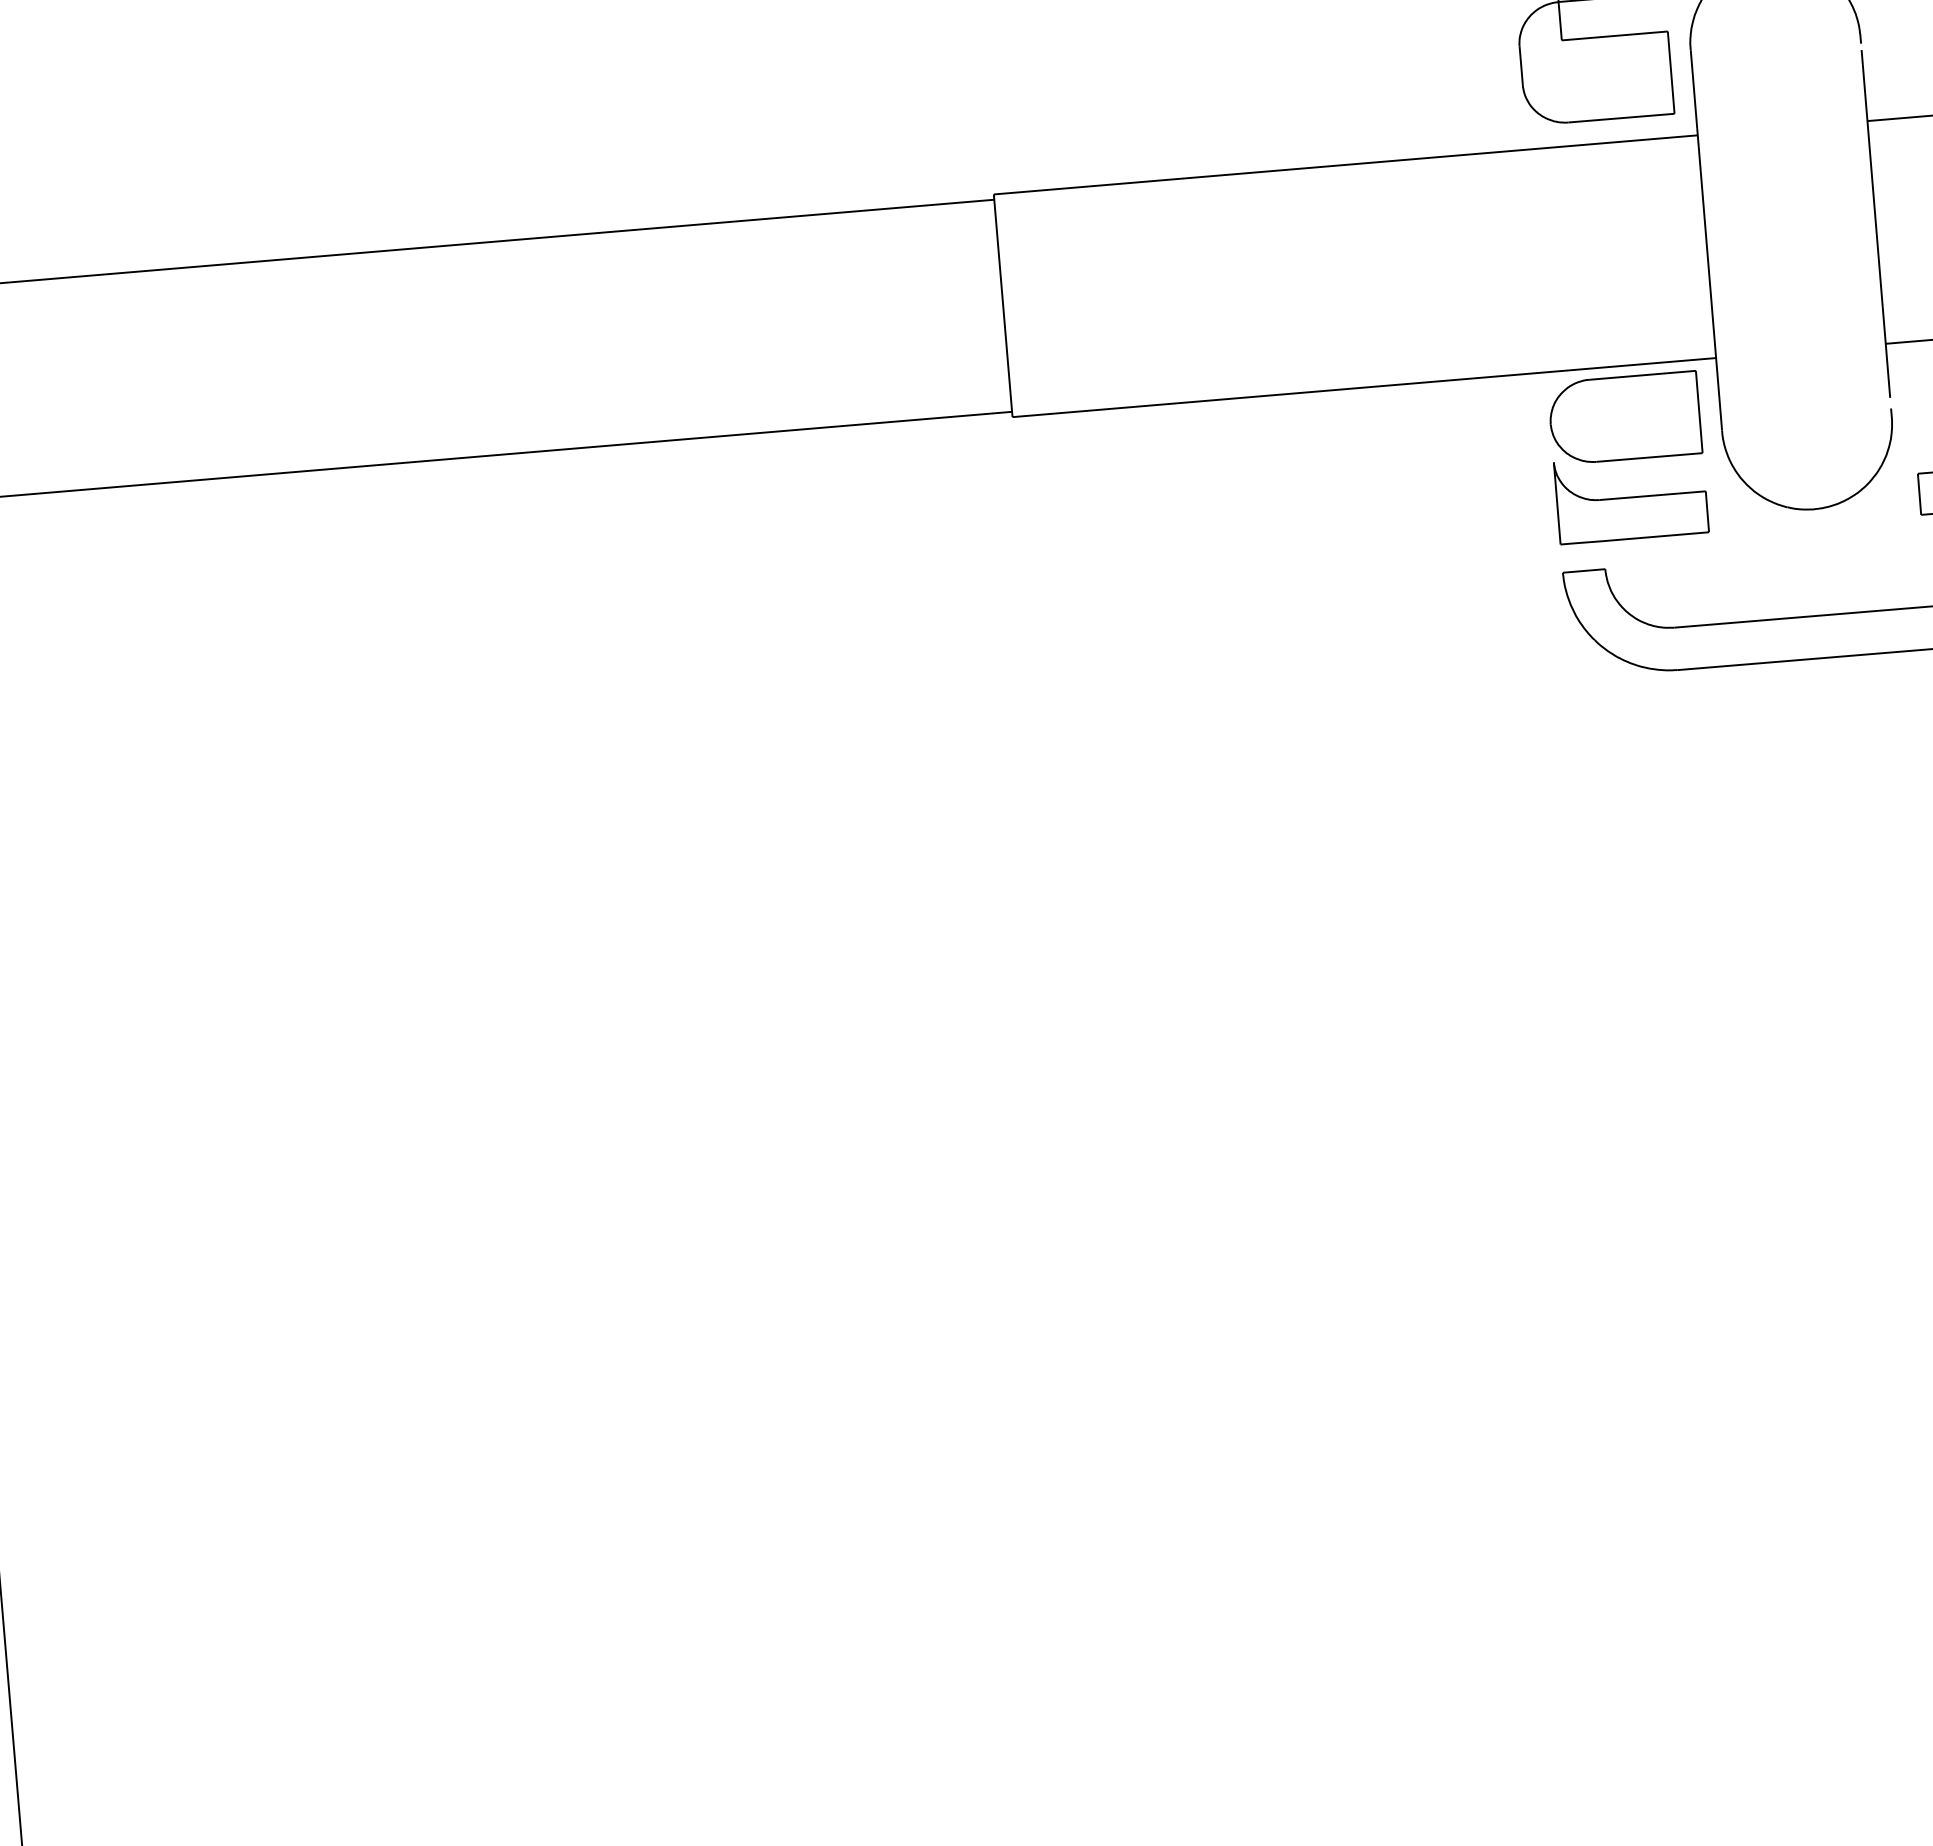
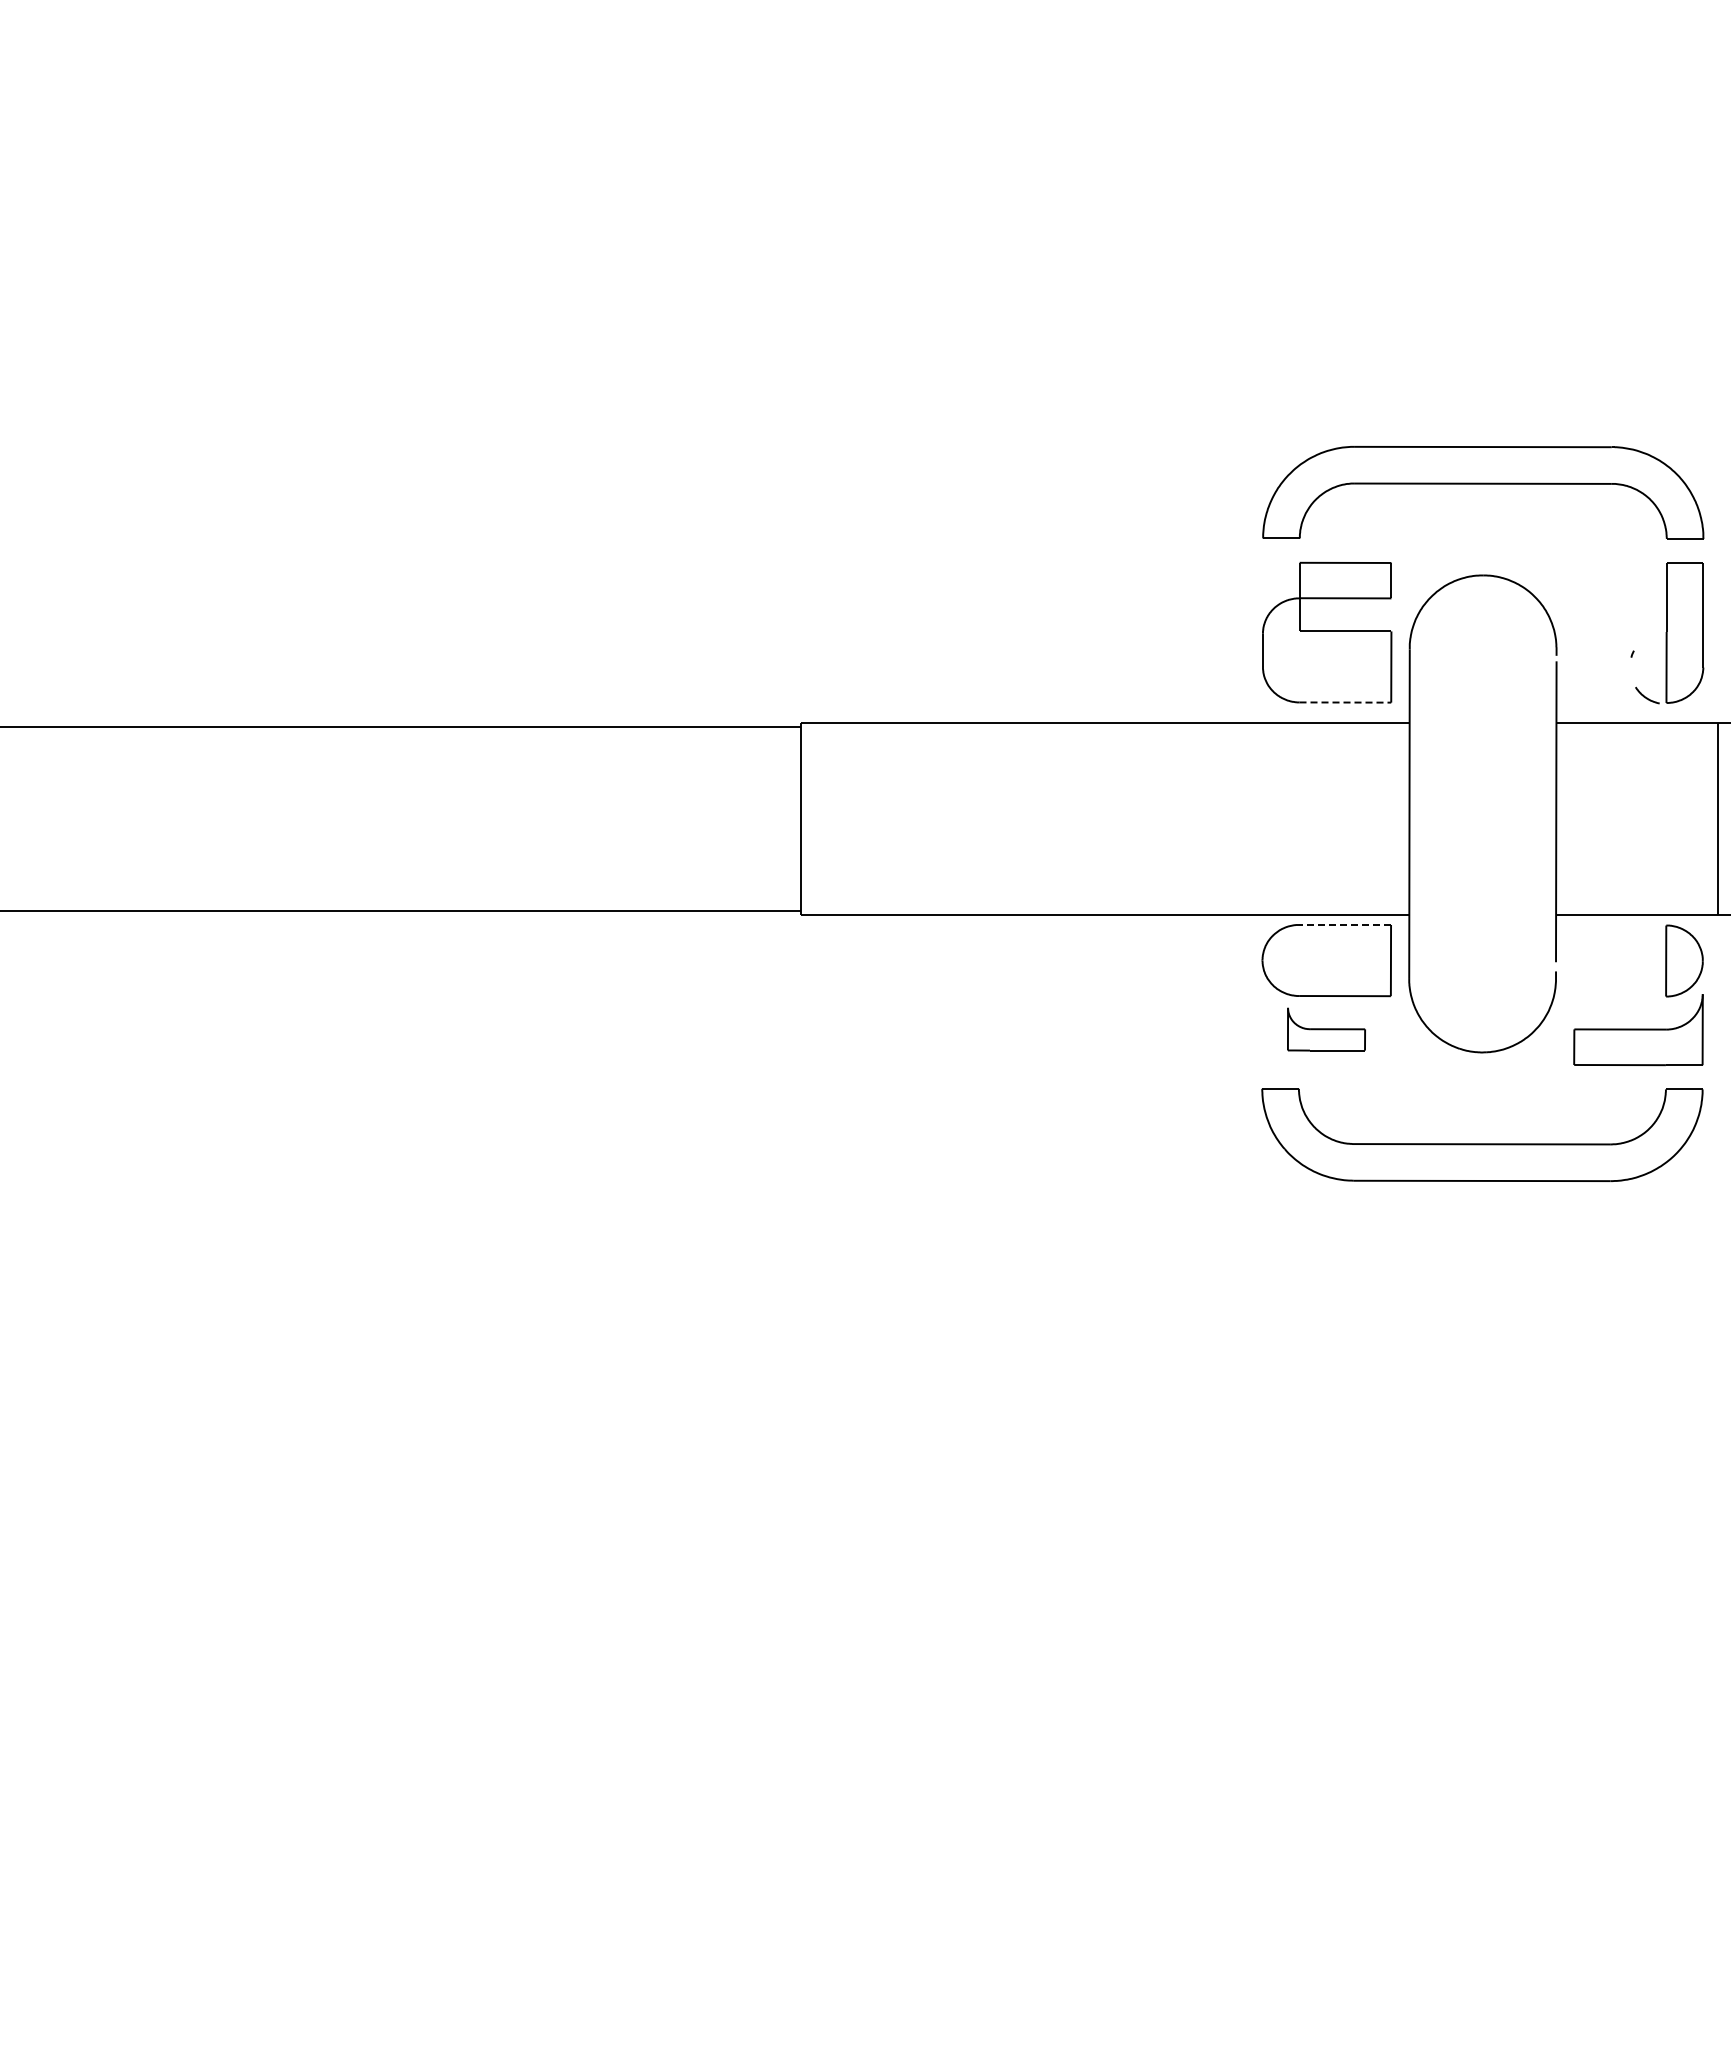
line: (1621, 118) -> (1345, 702), solid -> dashed
line: (1643, 375) -> (1345, 925), solid -> dashed
part: (1631, 497) -> (1326, 1029), size x0.6

